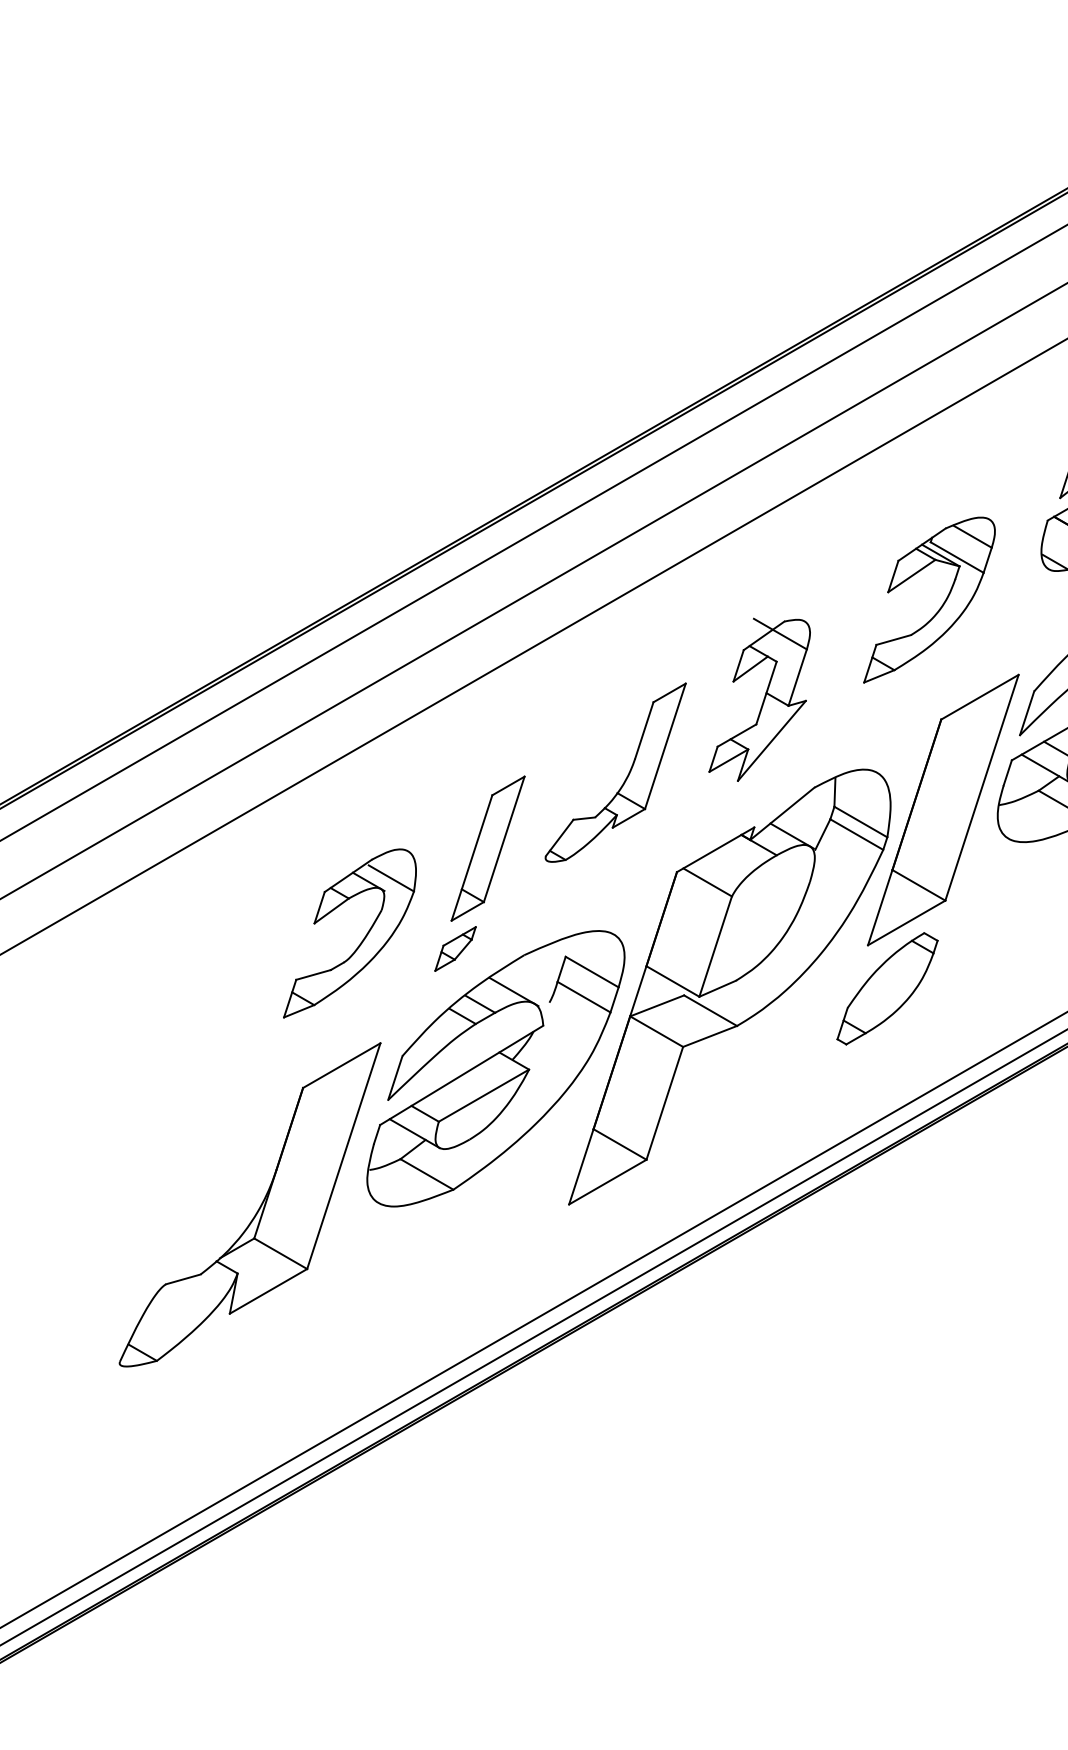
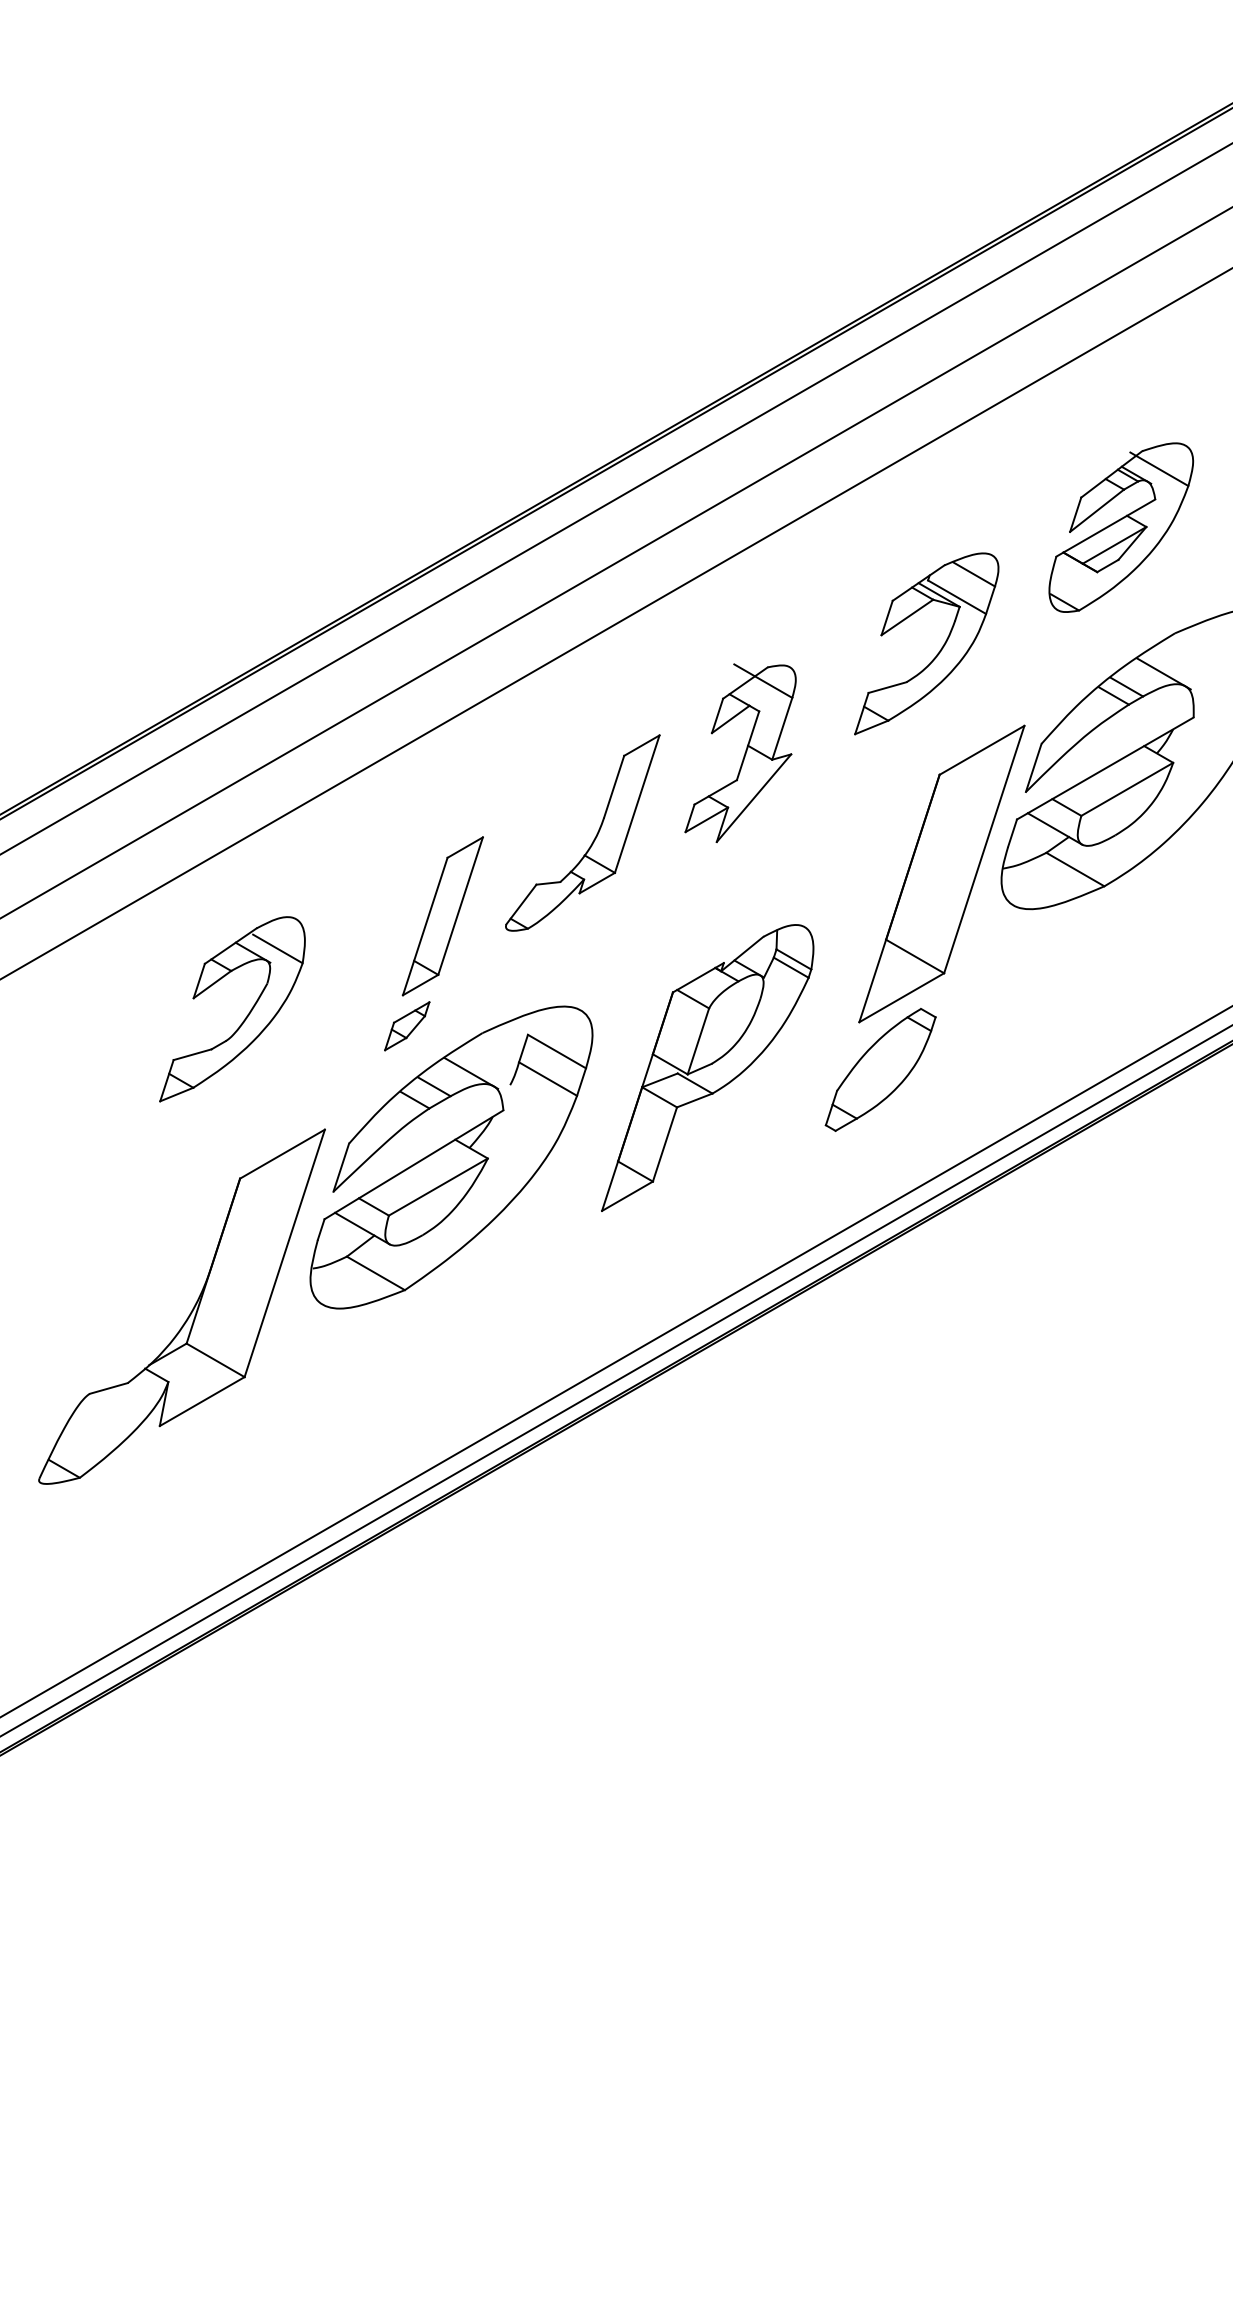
part: (360, 941) -> (244, 1018), moved
part: (729, 986) -> (707, 1067), size x0.6

